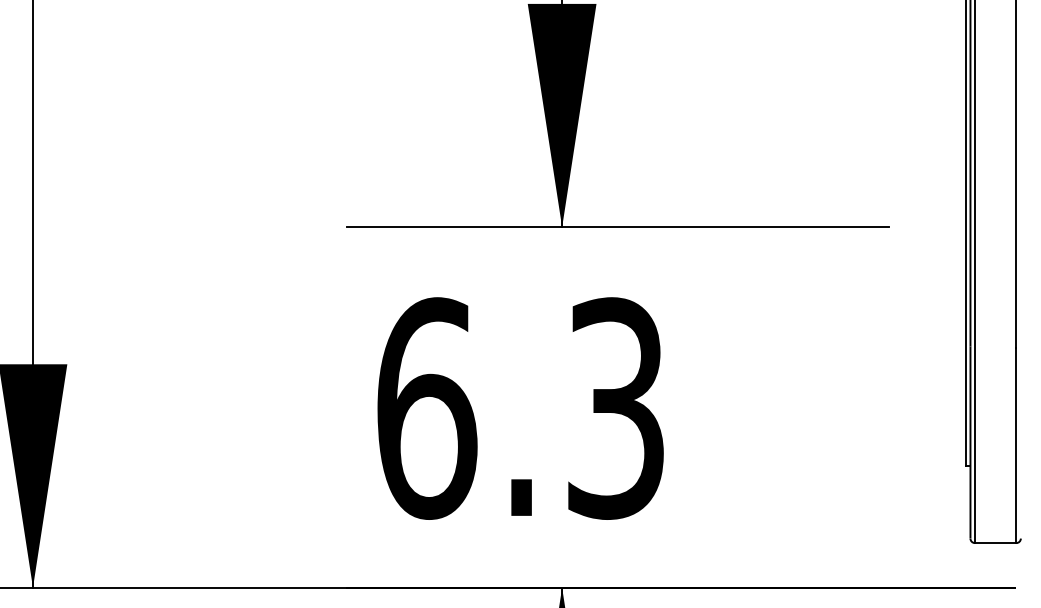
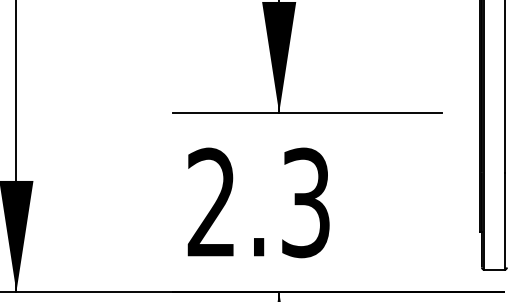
text: (427, 407) -> (212, 202), 6.3 -> 2.3

